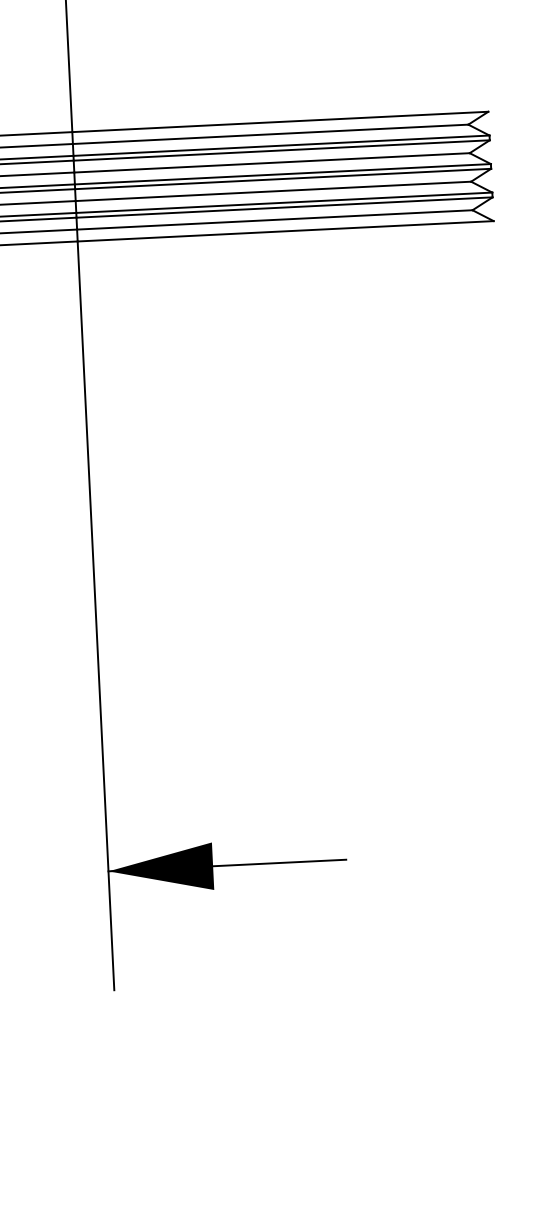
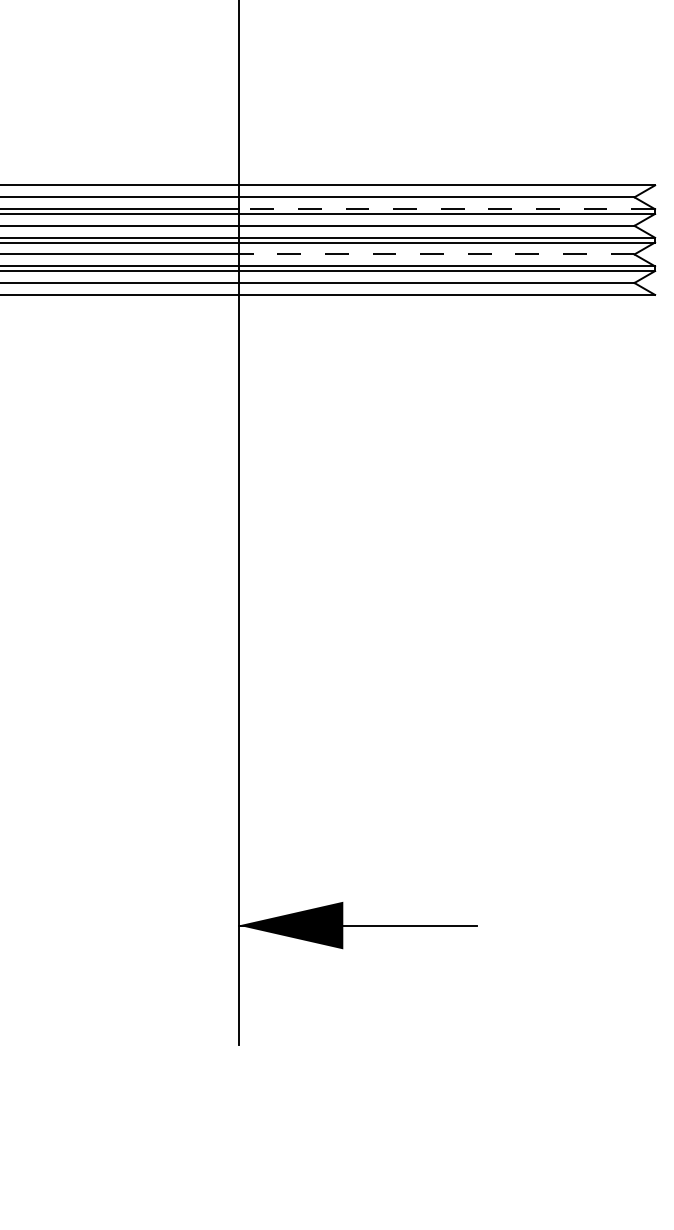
line: (281, 146) -> (446, 209), solid -> dashed
line: (273, 191) -> (436, 254), solid -> dashed

